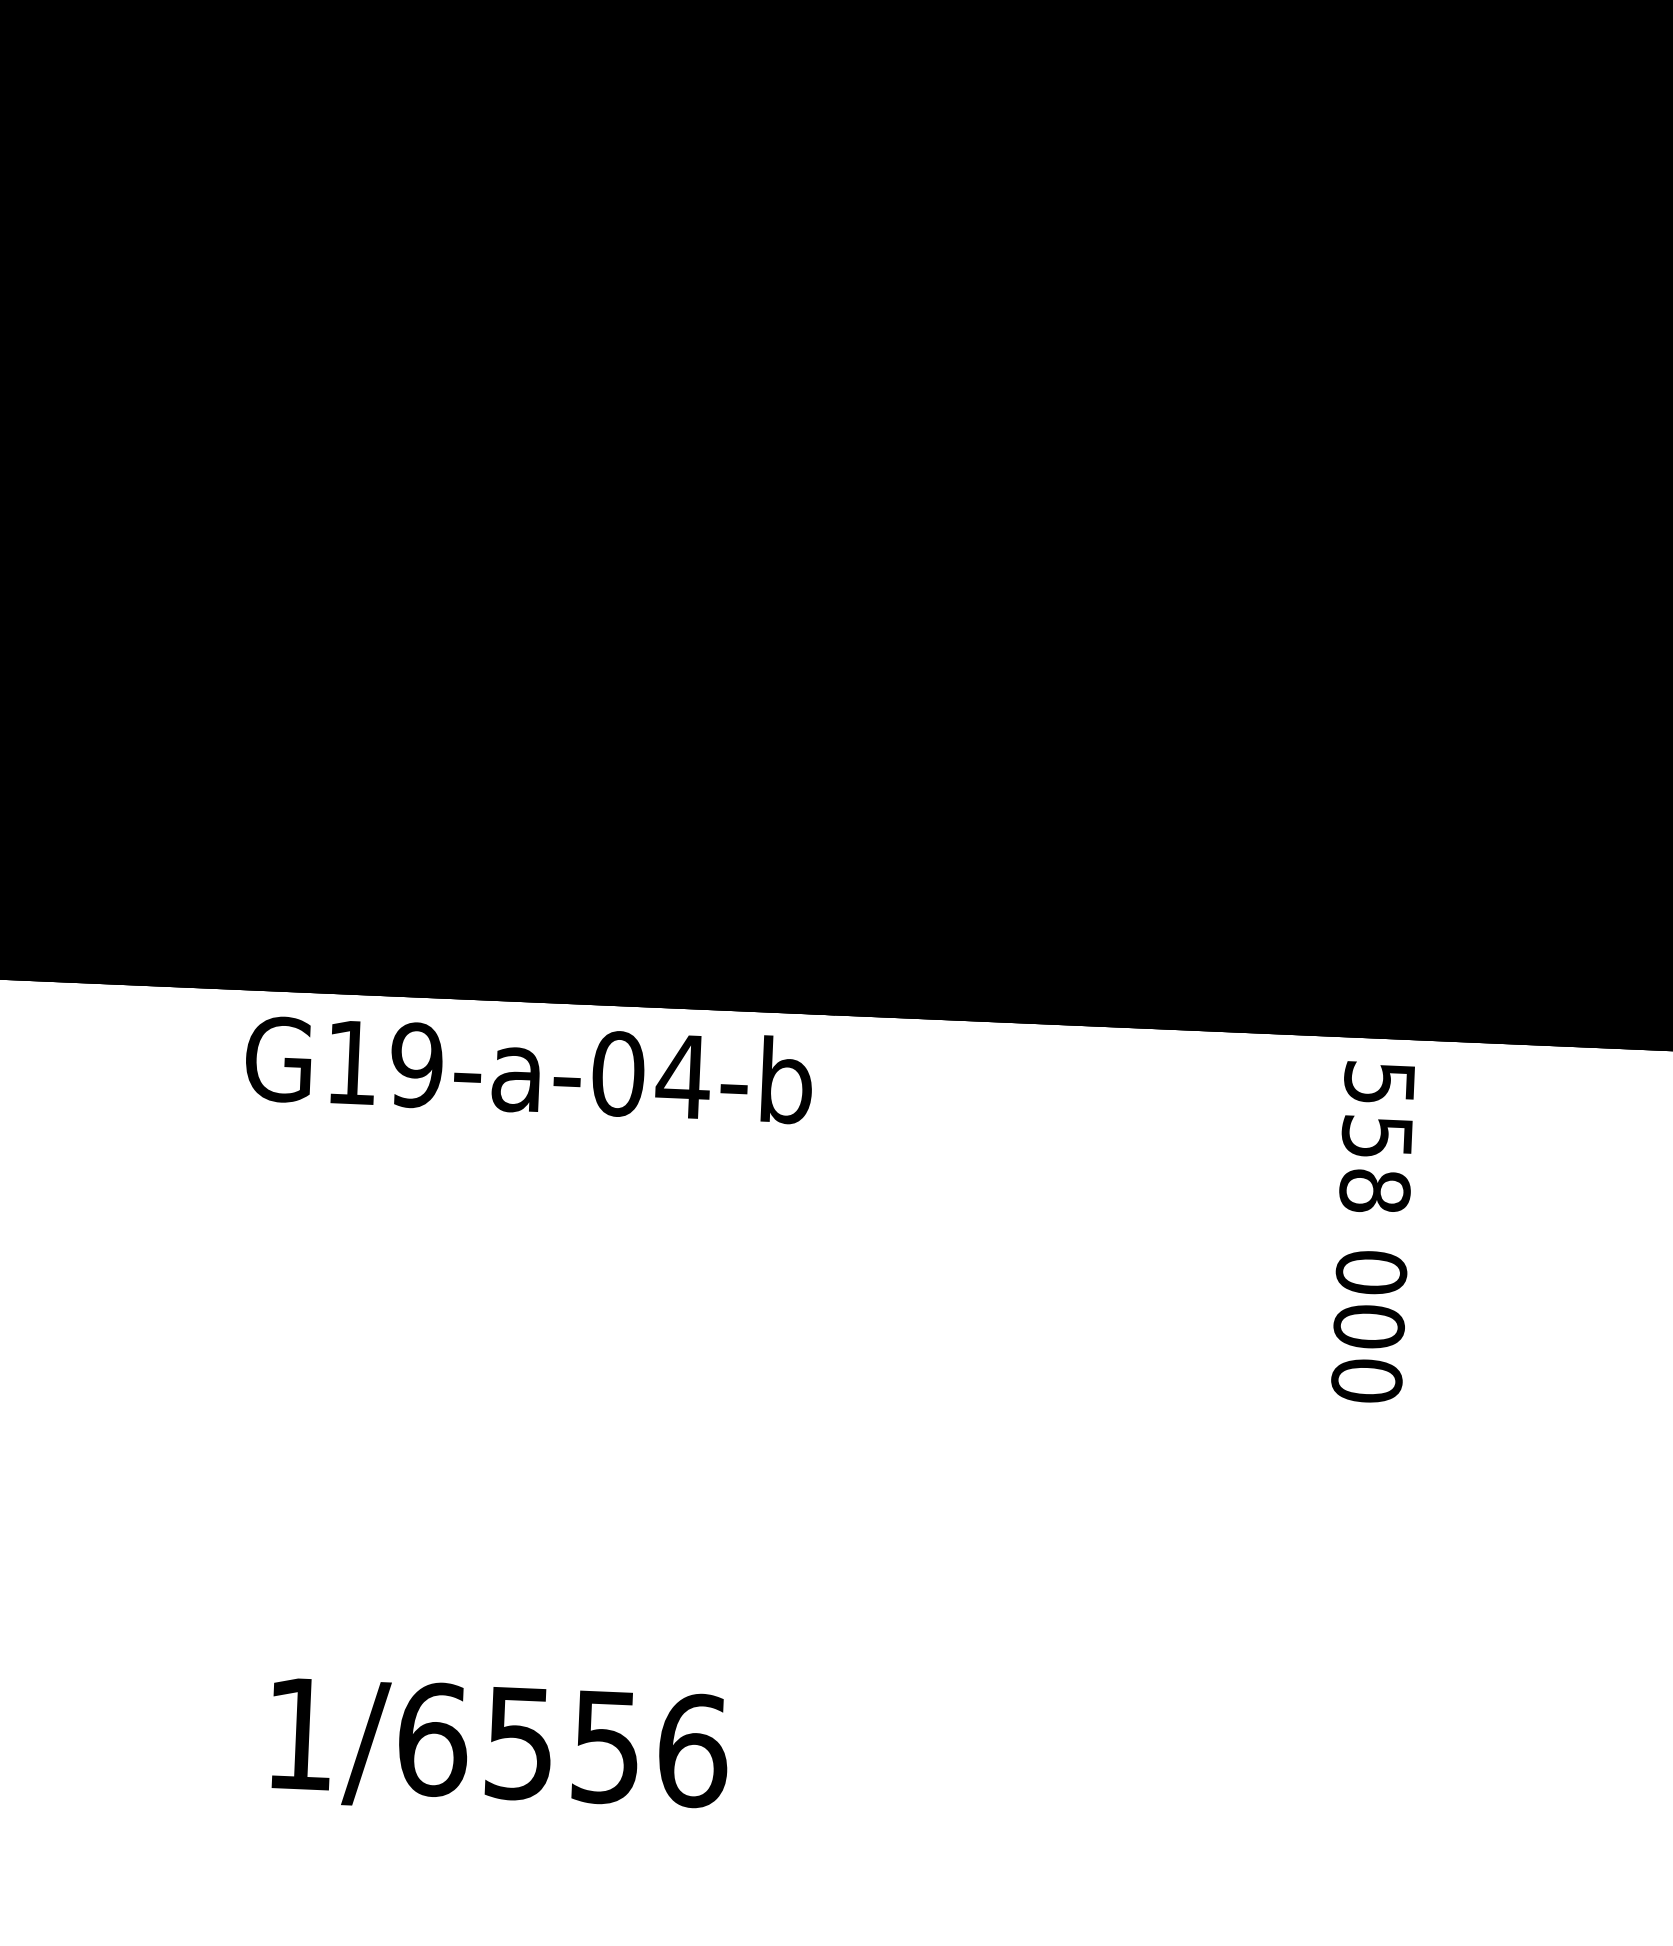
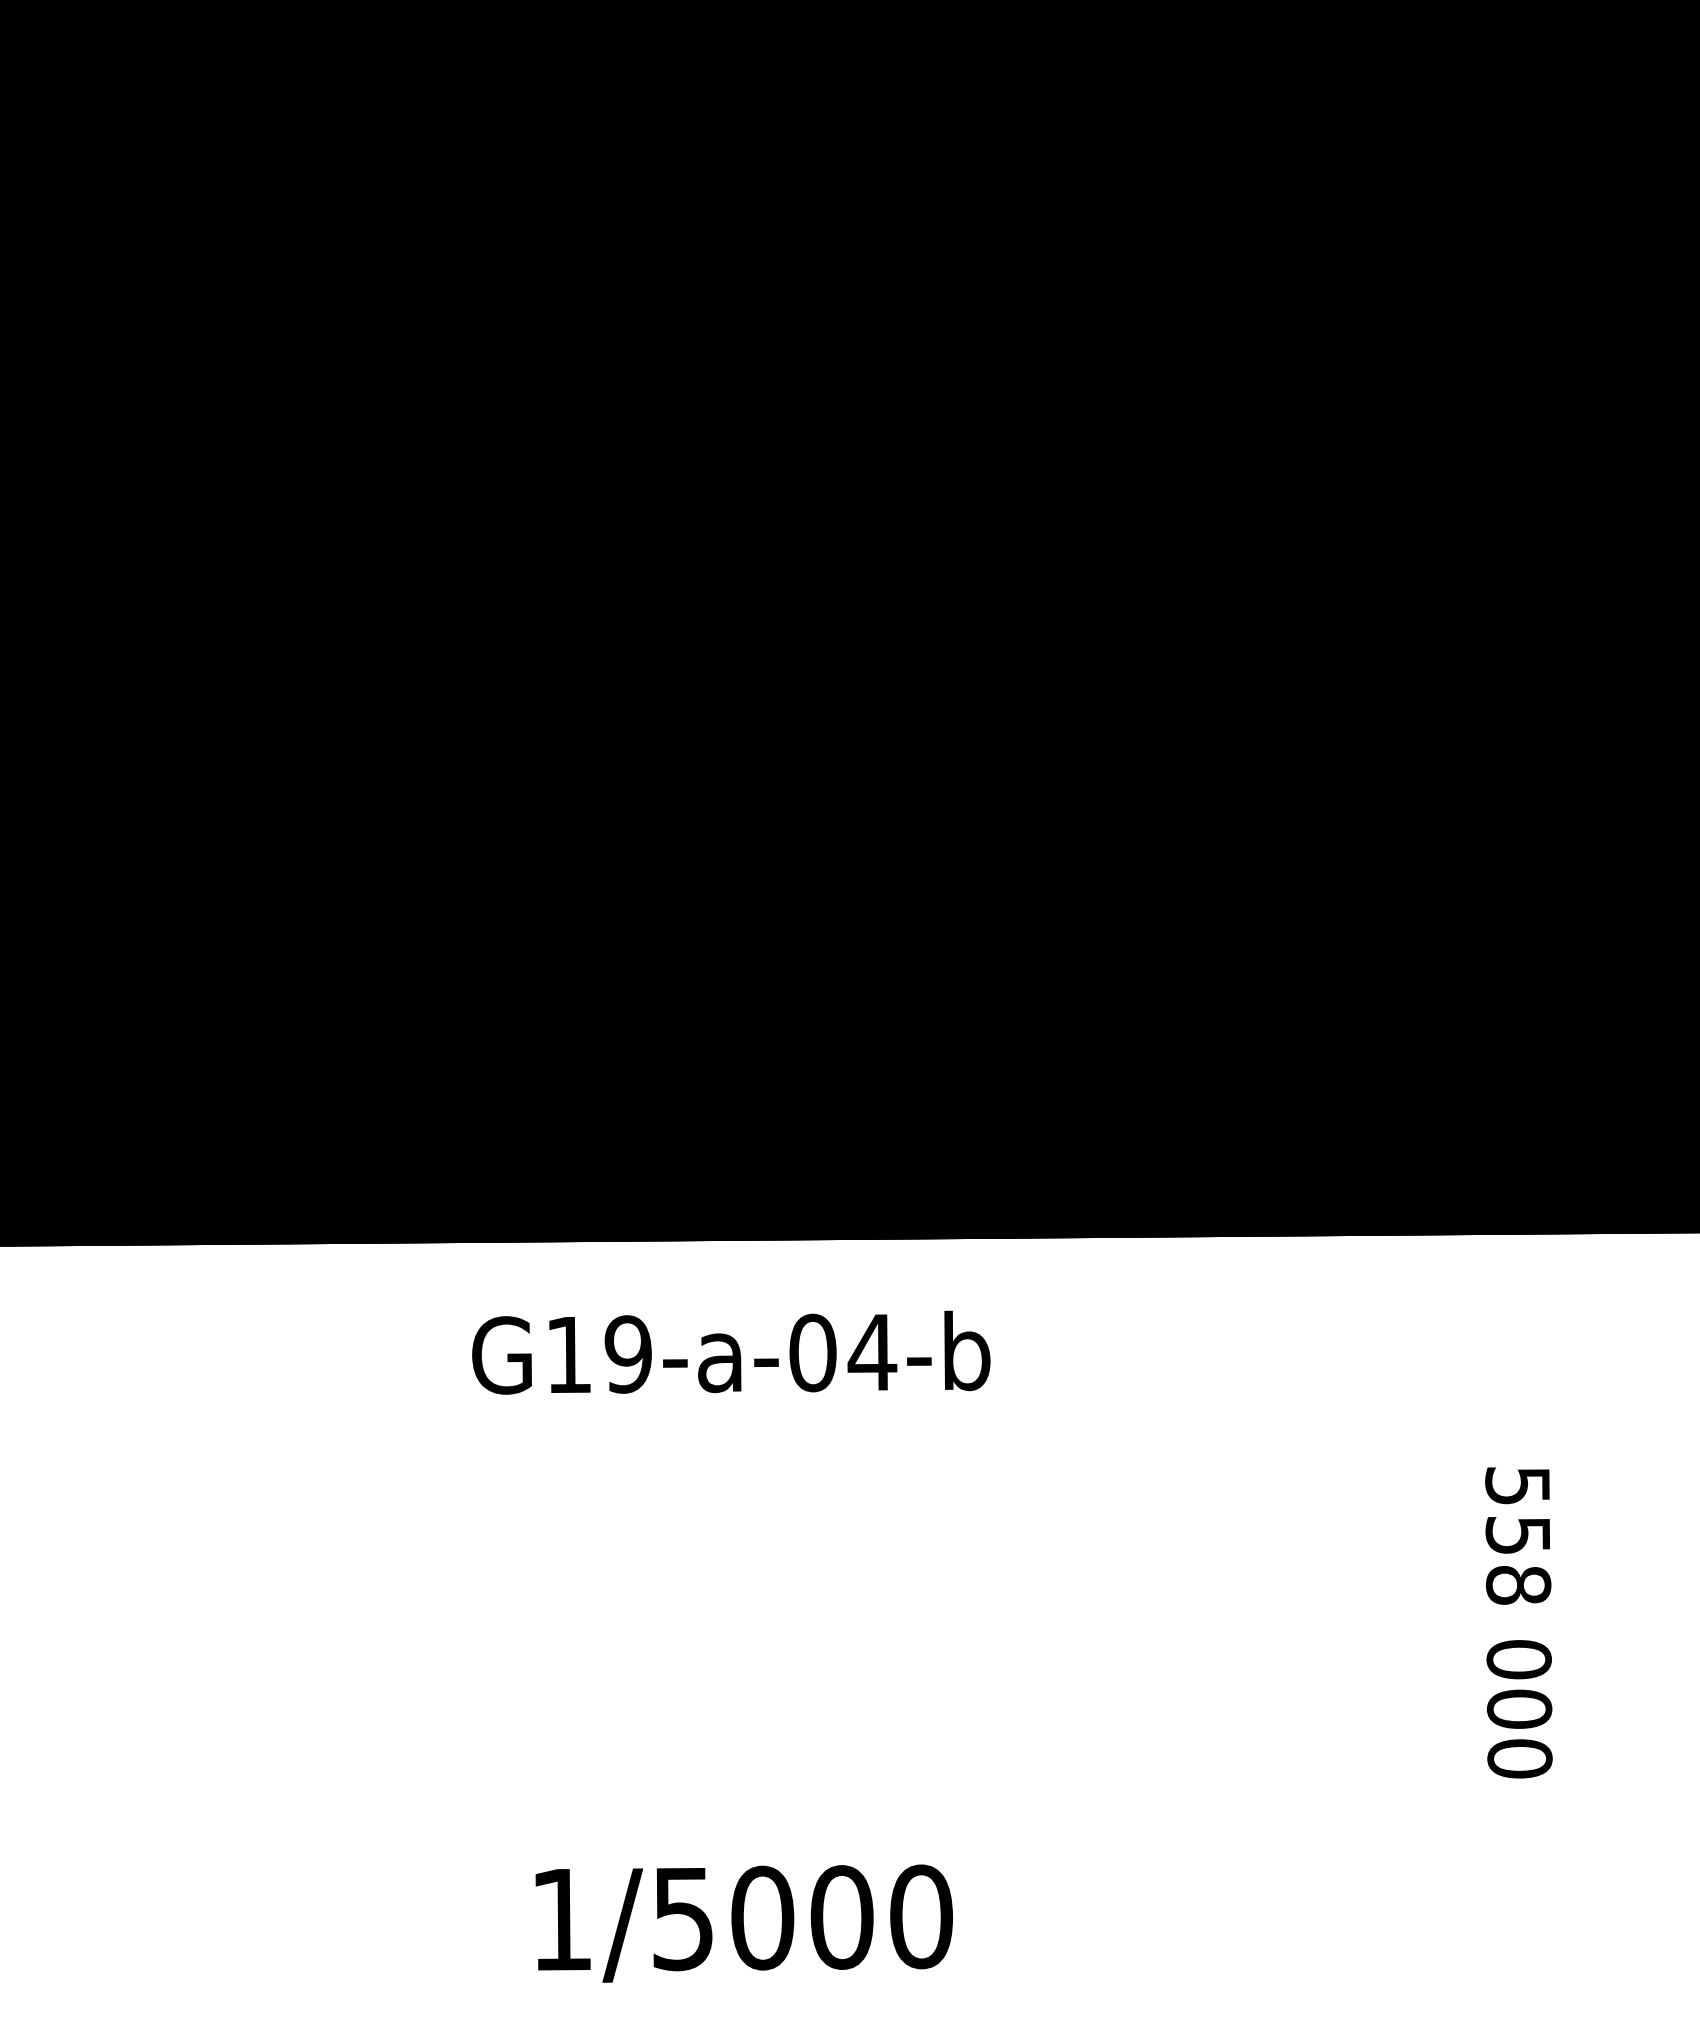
text: (529, 1068) -> (731, 1352), moved
text: (1372, 1232) -> (1518, 1622), moved
text: (563, 1744) -> (802, 1917), 1/6556 -> 1/5000

